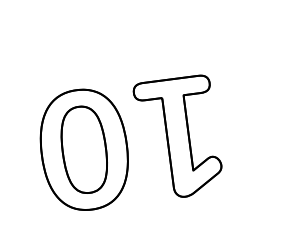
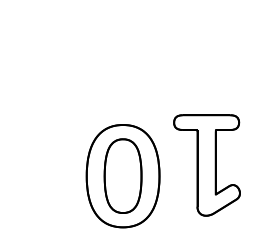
part: (178, 138) -> (206, 165), moved

